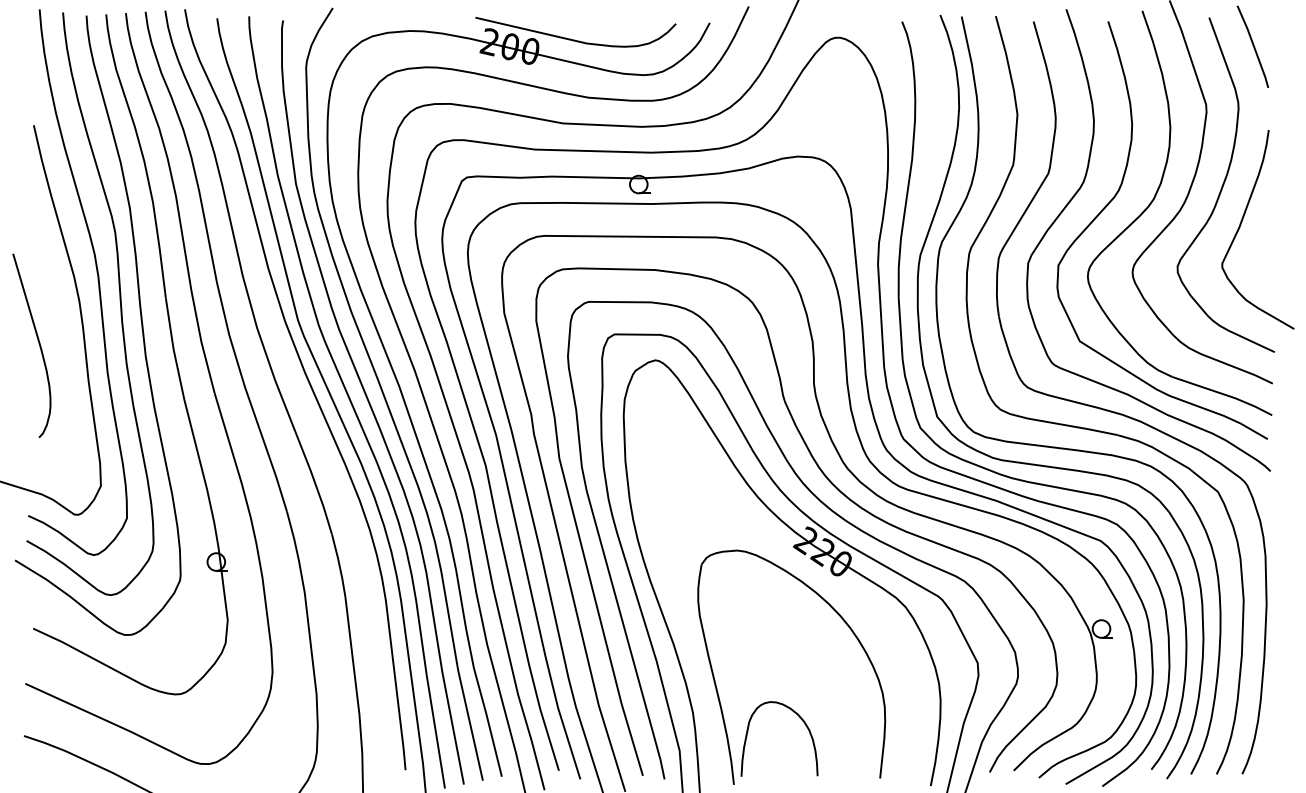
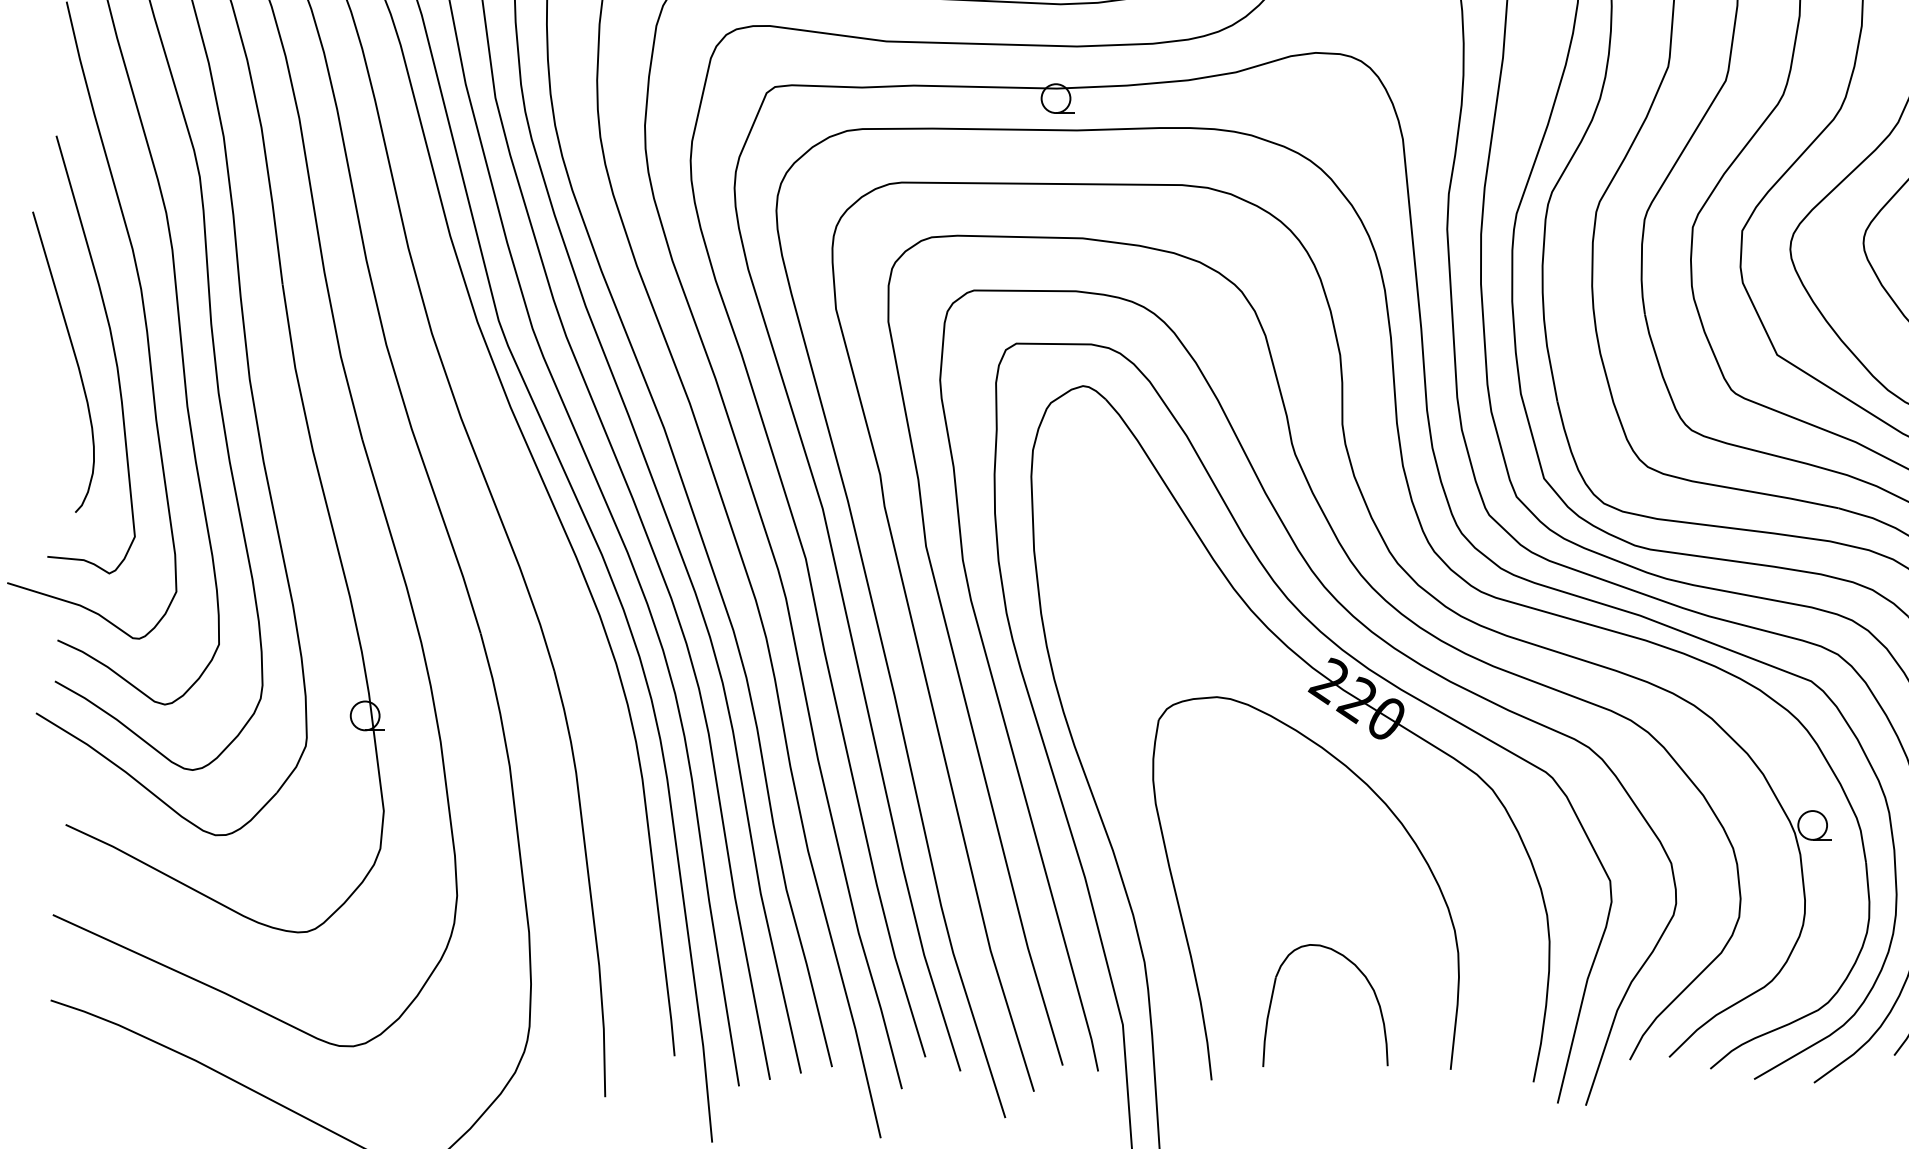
curve: (61, 337) -> (111, 348), added
part: (801, 720) -> (1361, 975), moved

